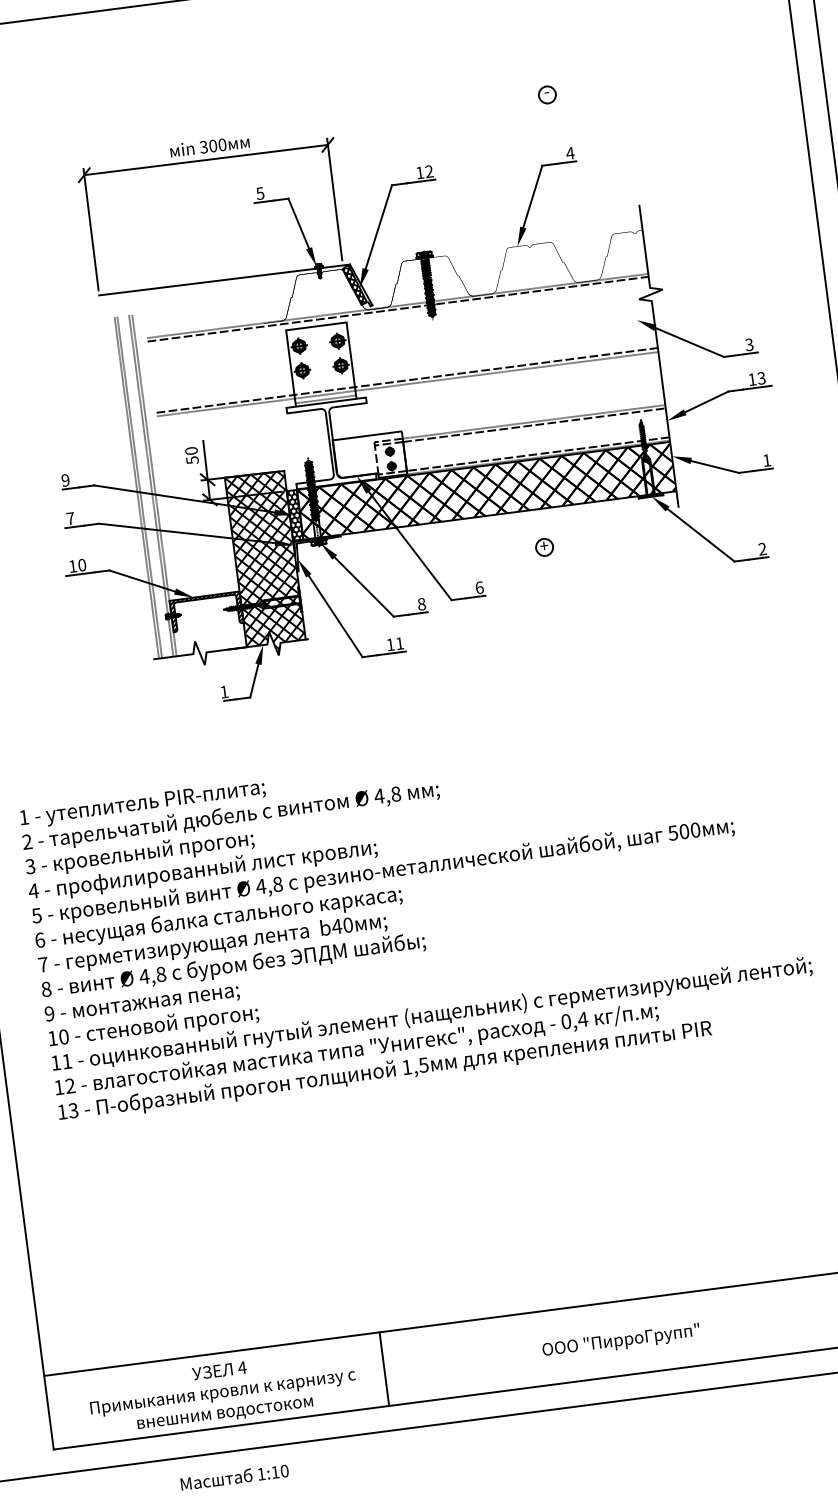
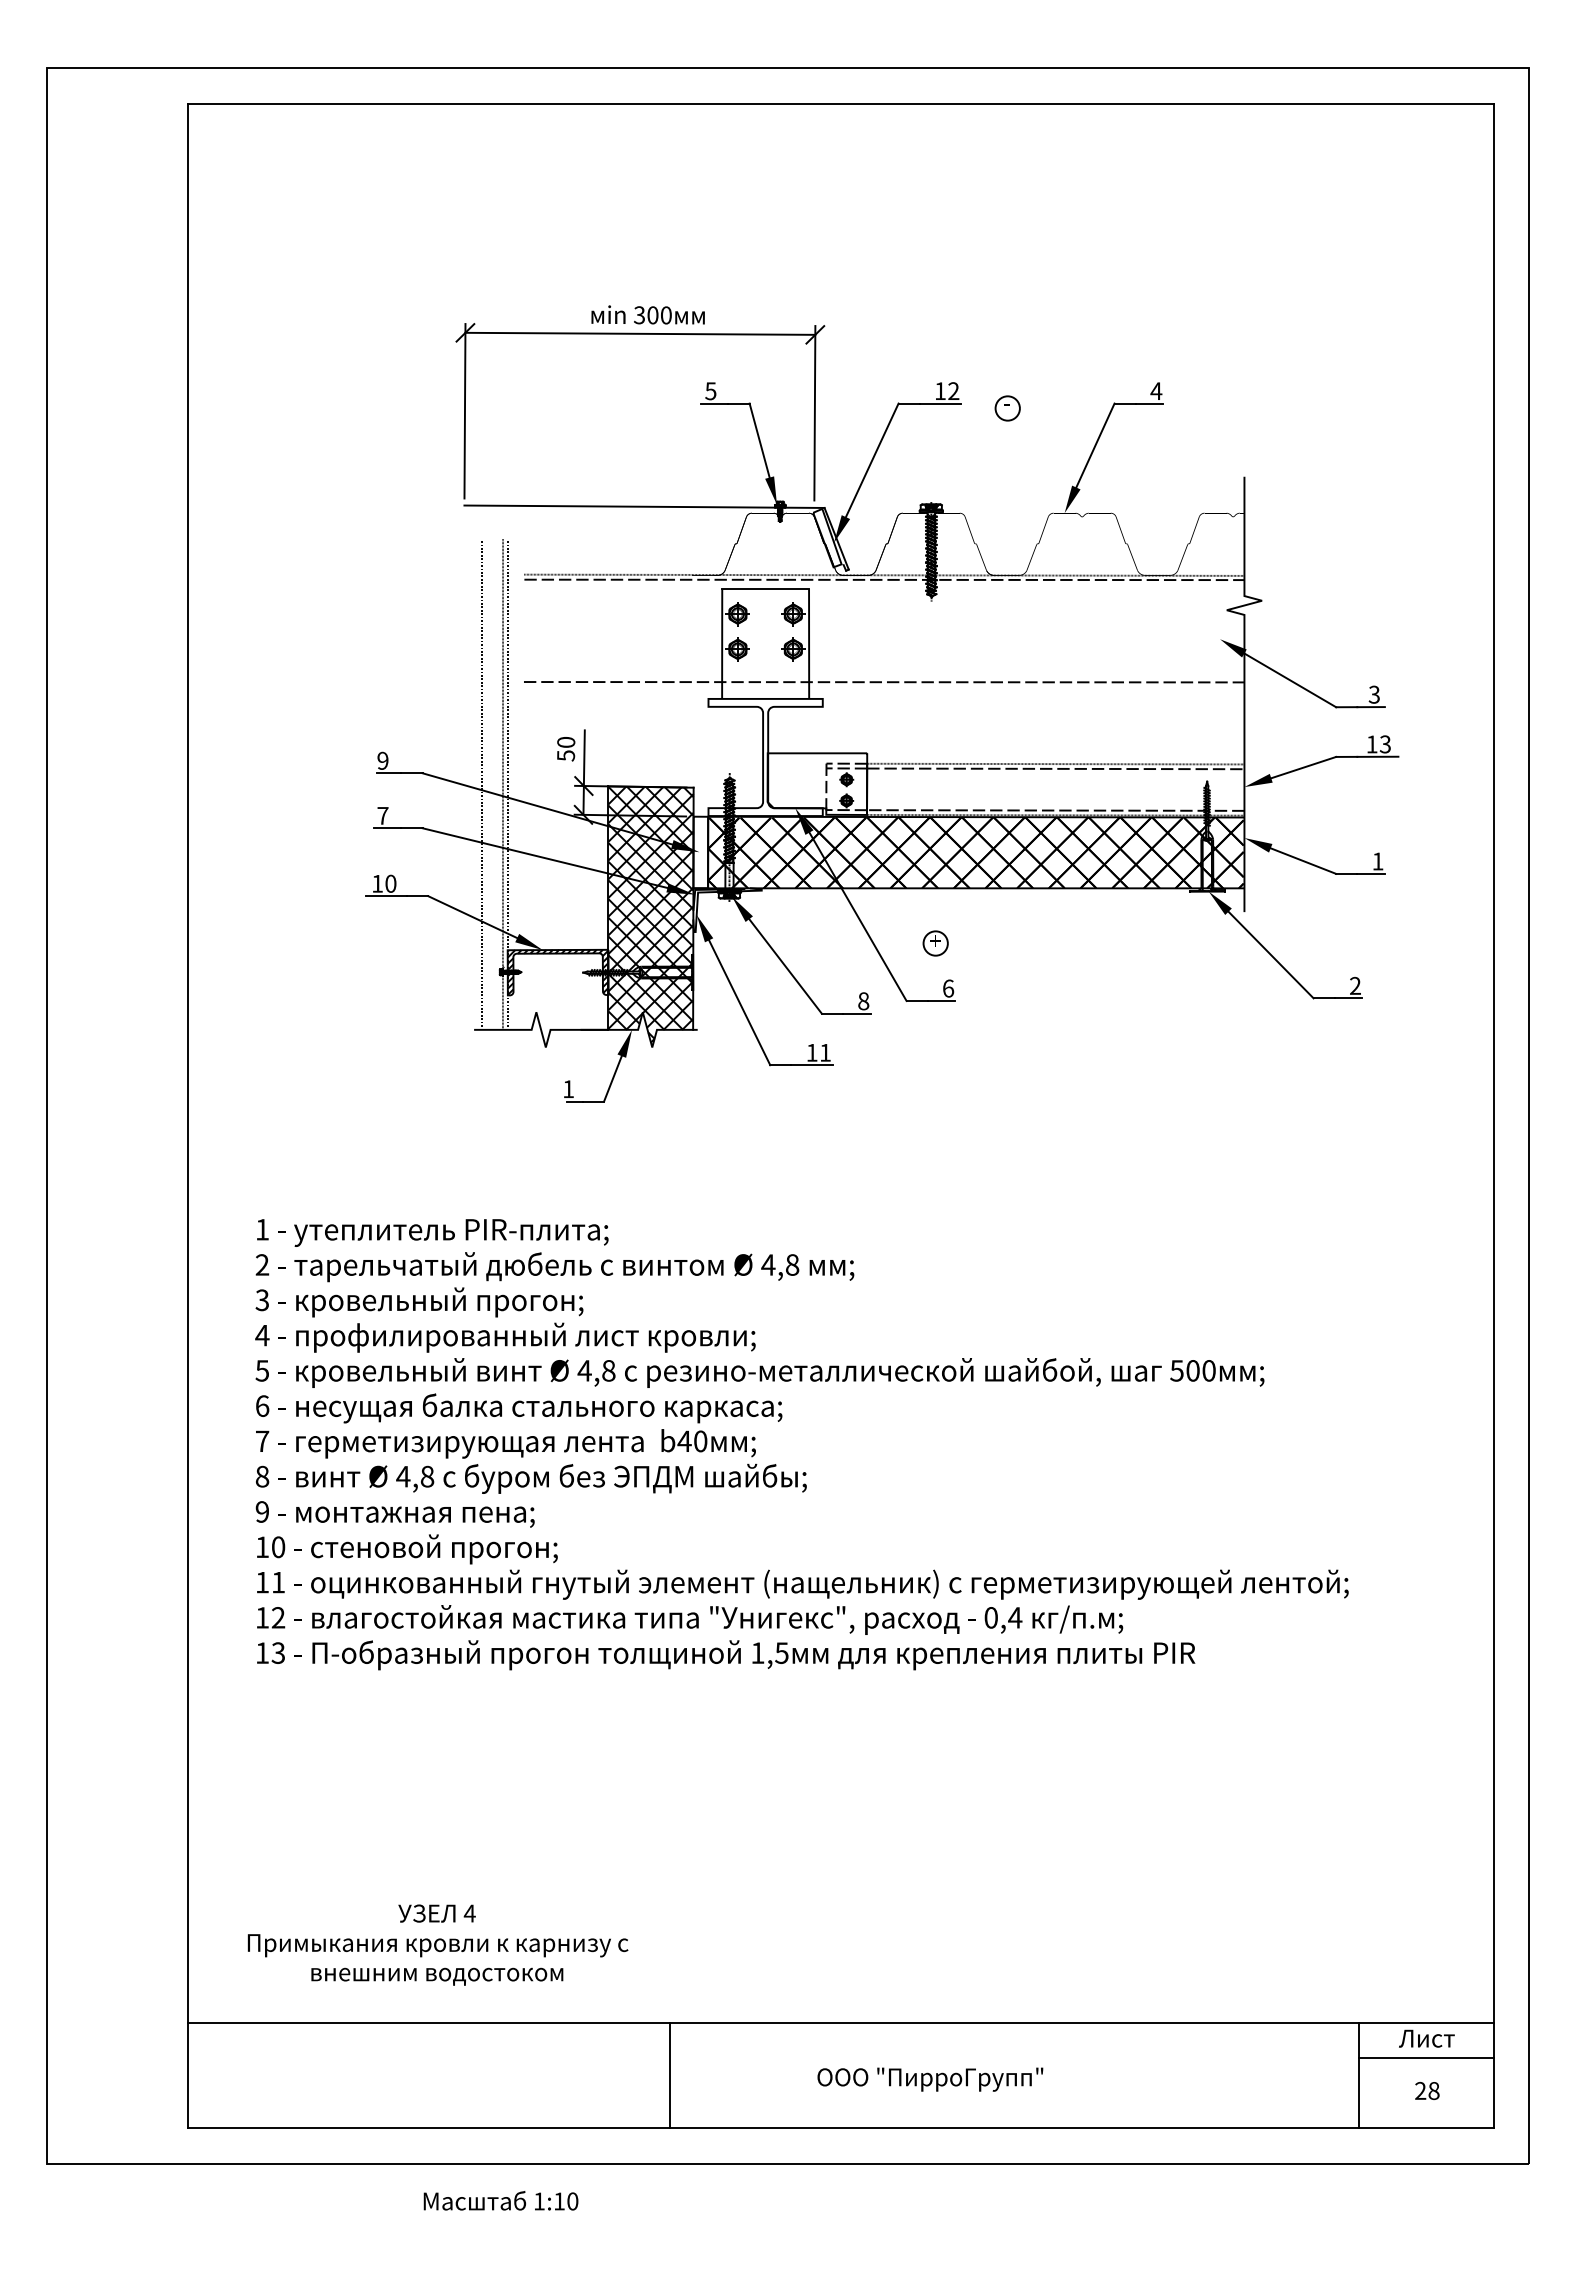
part: (547, 94) -> (1007, 408), moved
hatch: (354, 285) -> (827, 538), removed
line: (407, 384) -> (883, 687), removed
line: (325, 399) -> (765, 694), removed
line: (139, 487) -> (486, 784), removed
hatch: (294, 515) -> (700, 852), removed
part: (544, 547) -> (935, 943), moved
text: (621, 1341) -> (930, 2079), moved
text: (222, 1392) -> (437, 1944), moved
text: (234, 1477) -> (500, 2200), moved

